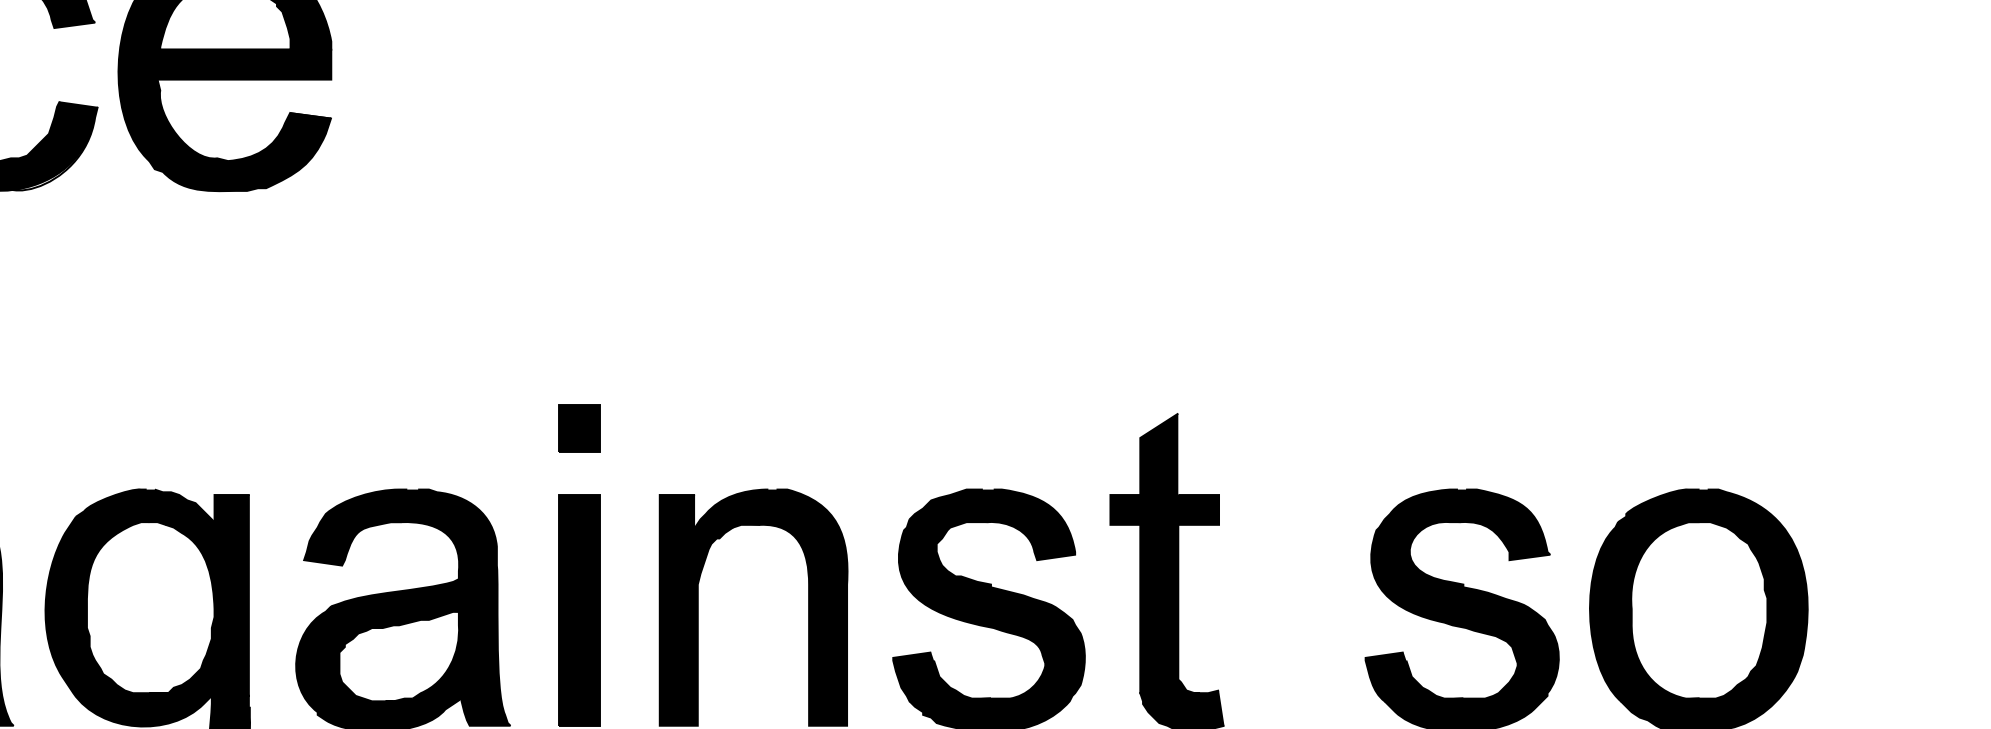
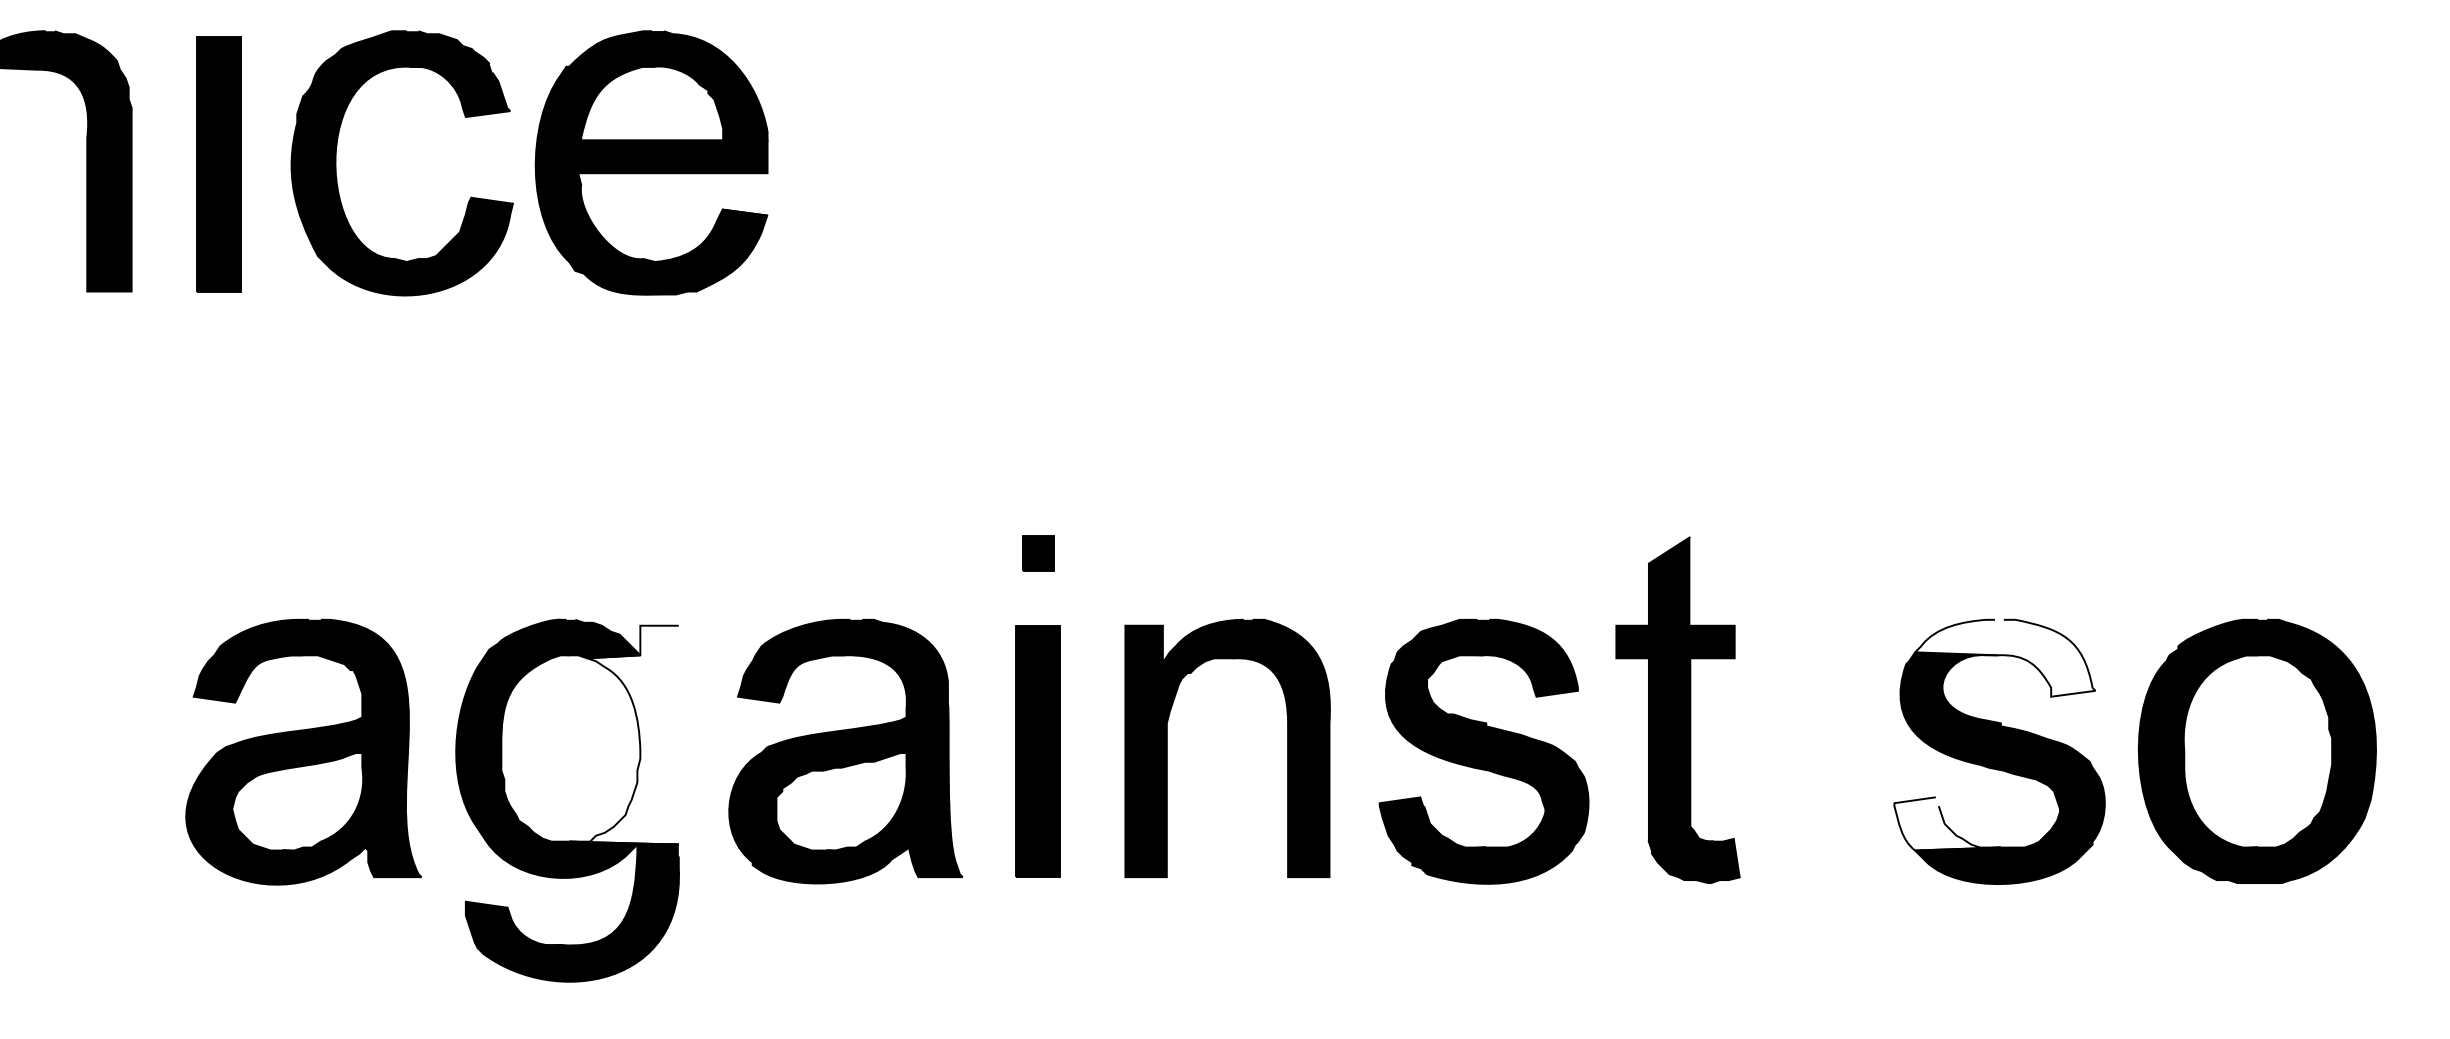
part: (579, 427) -> (1037, 552), size x0.7
fill: (1467, 524) -> (2005, 657), removed
fill: (199, 594) -> (623, 734), removed
fill: (1414, 676) -> (1947, 823), removed

